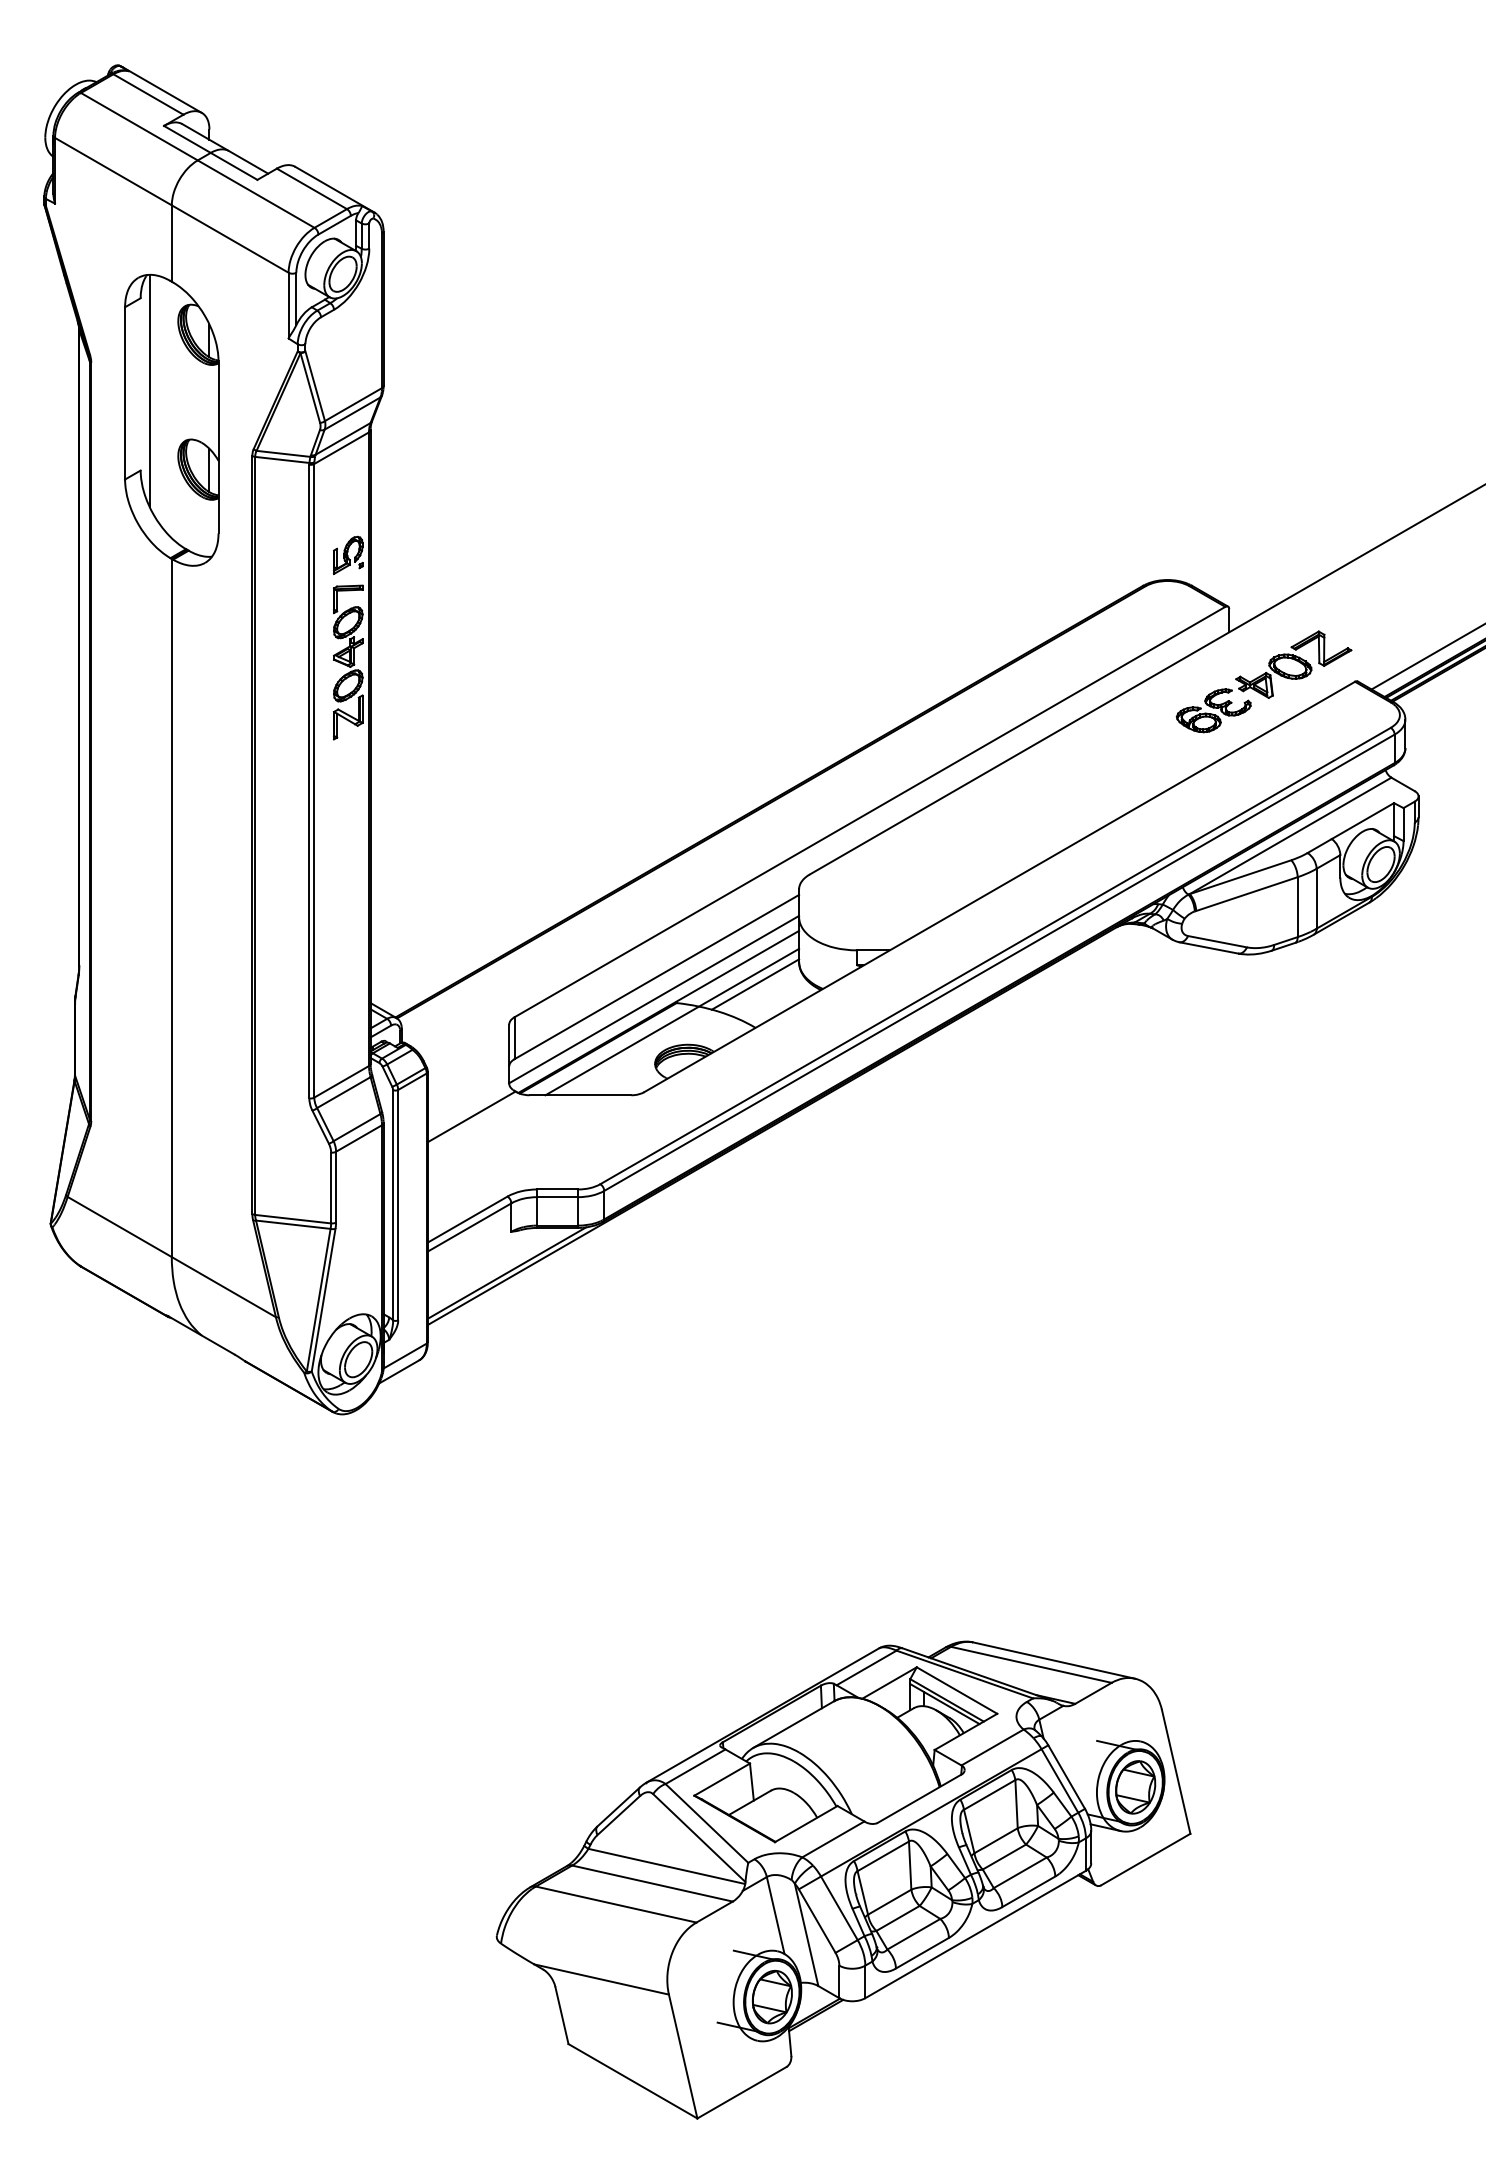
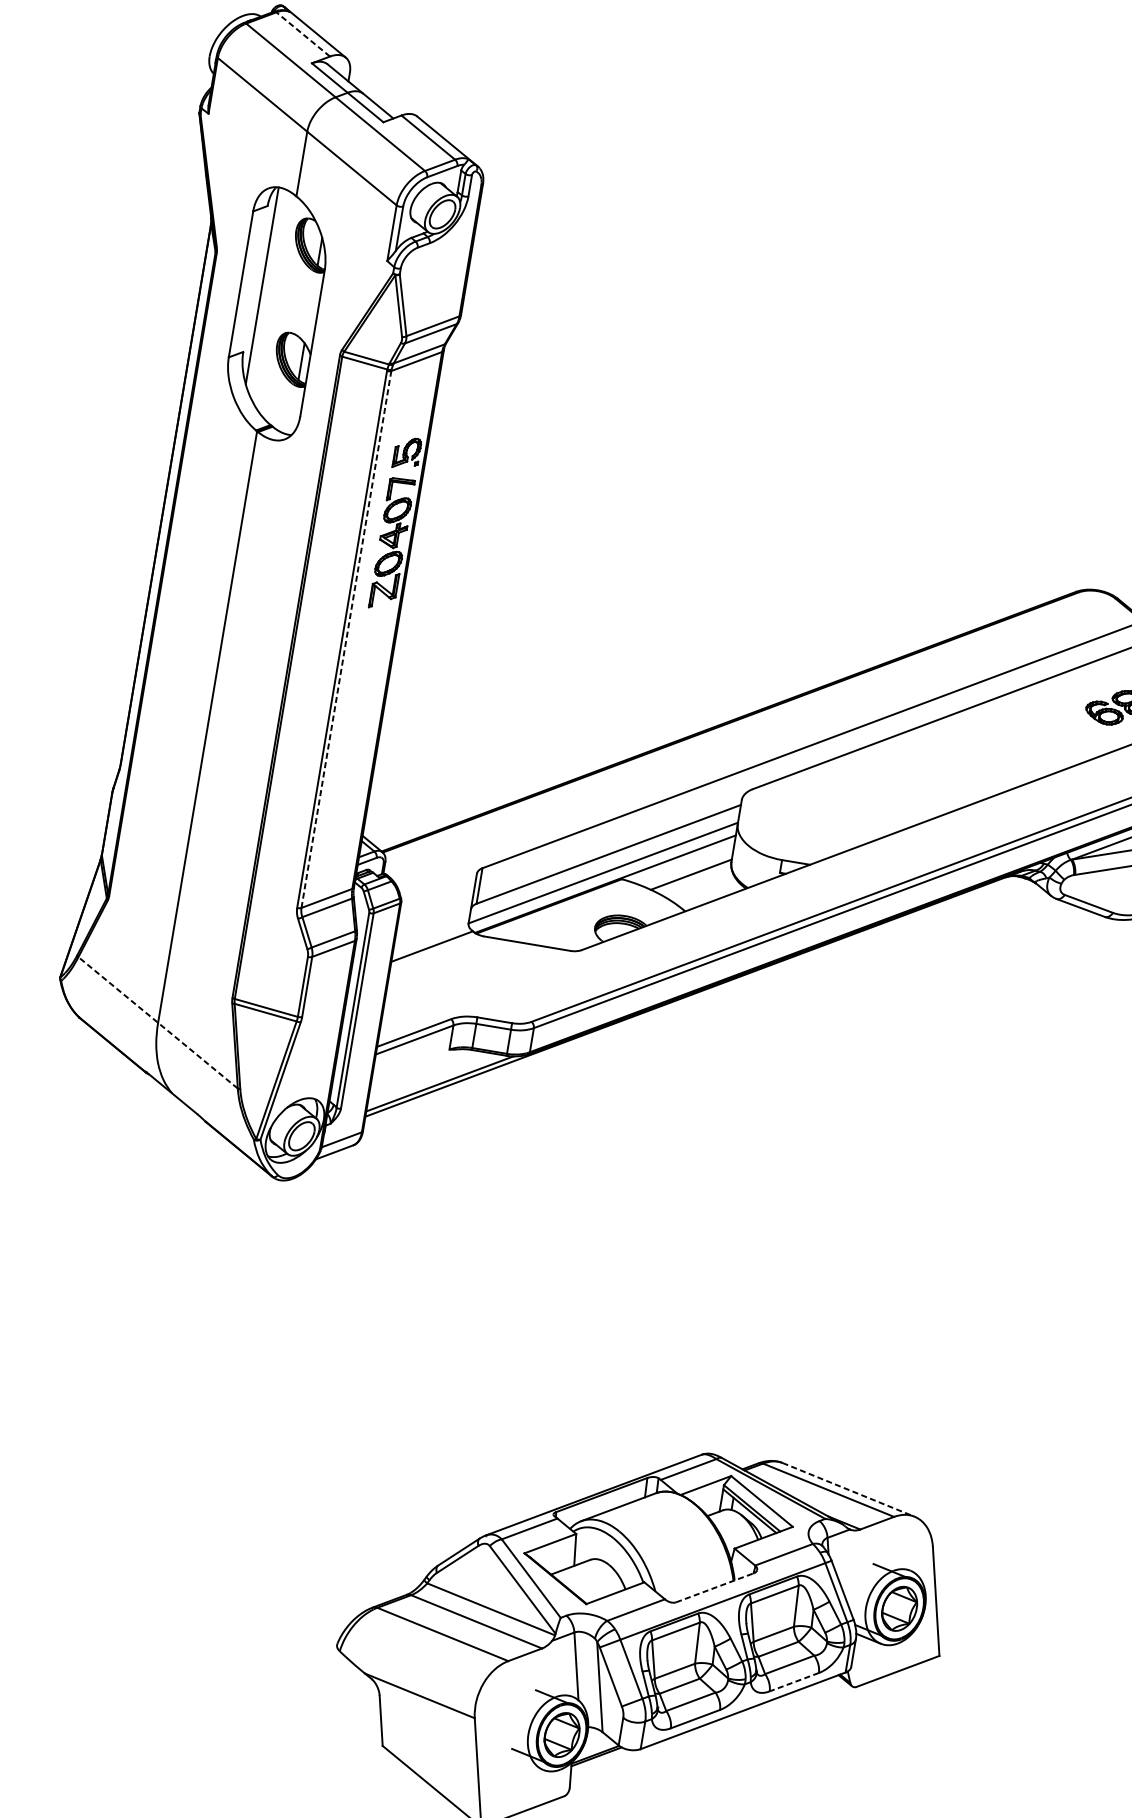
line: (148, 94) -> (303, 34), solid -> dashed
line: (314, 780) -> (346, 639), solid -> dashed
line: (672, 1021) -> (615, 894), removed
line: (171, 1256) -> (157, 1022), solid -> dashed
line: (1054, 1660) -> (848, 1489), solid -> dashed
line: (919, 1798) -> (714, 1587), solid -> dashed
line: (1028, 1891) -> (794, 1681), solid -> dashed

